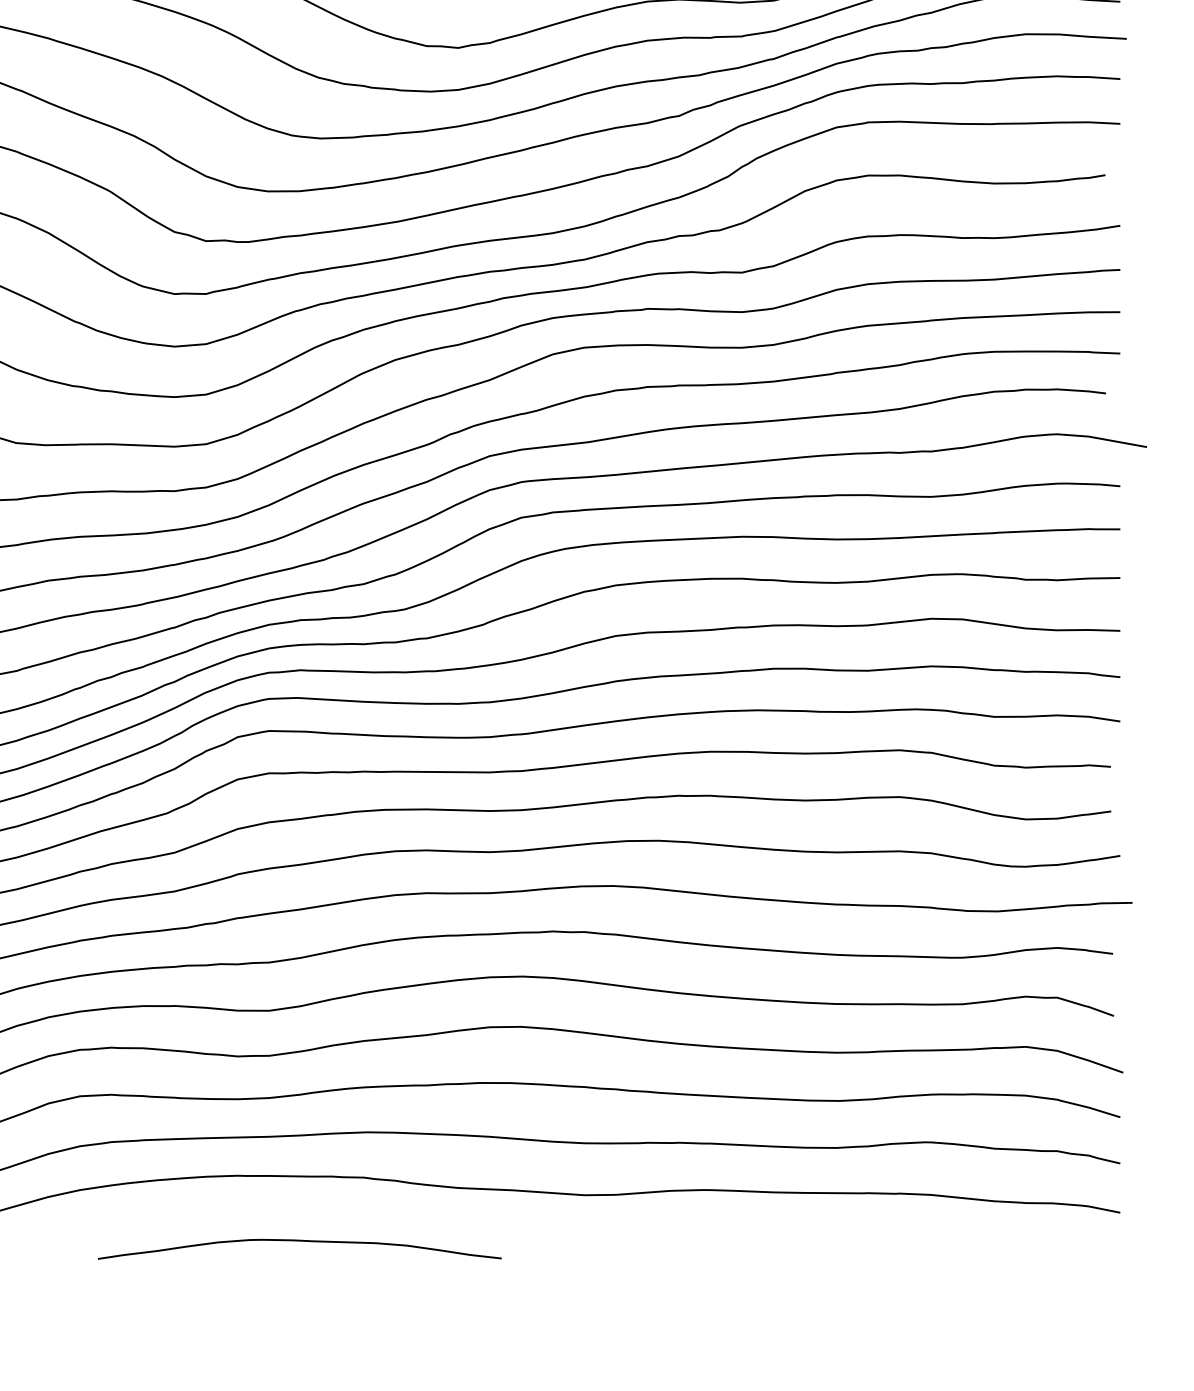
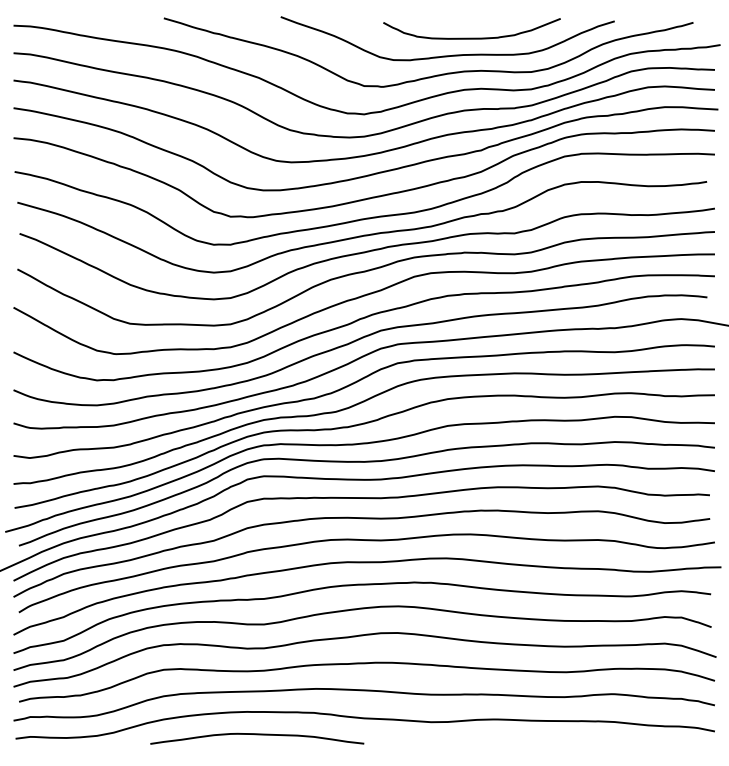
curve: (300, 1242) -> (257, 735), moved

